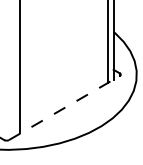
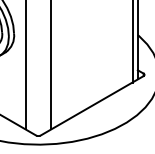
line: (64, 107) -> (92, 105), dashed -> solid

